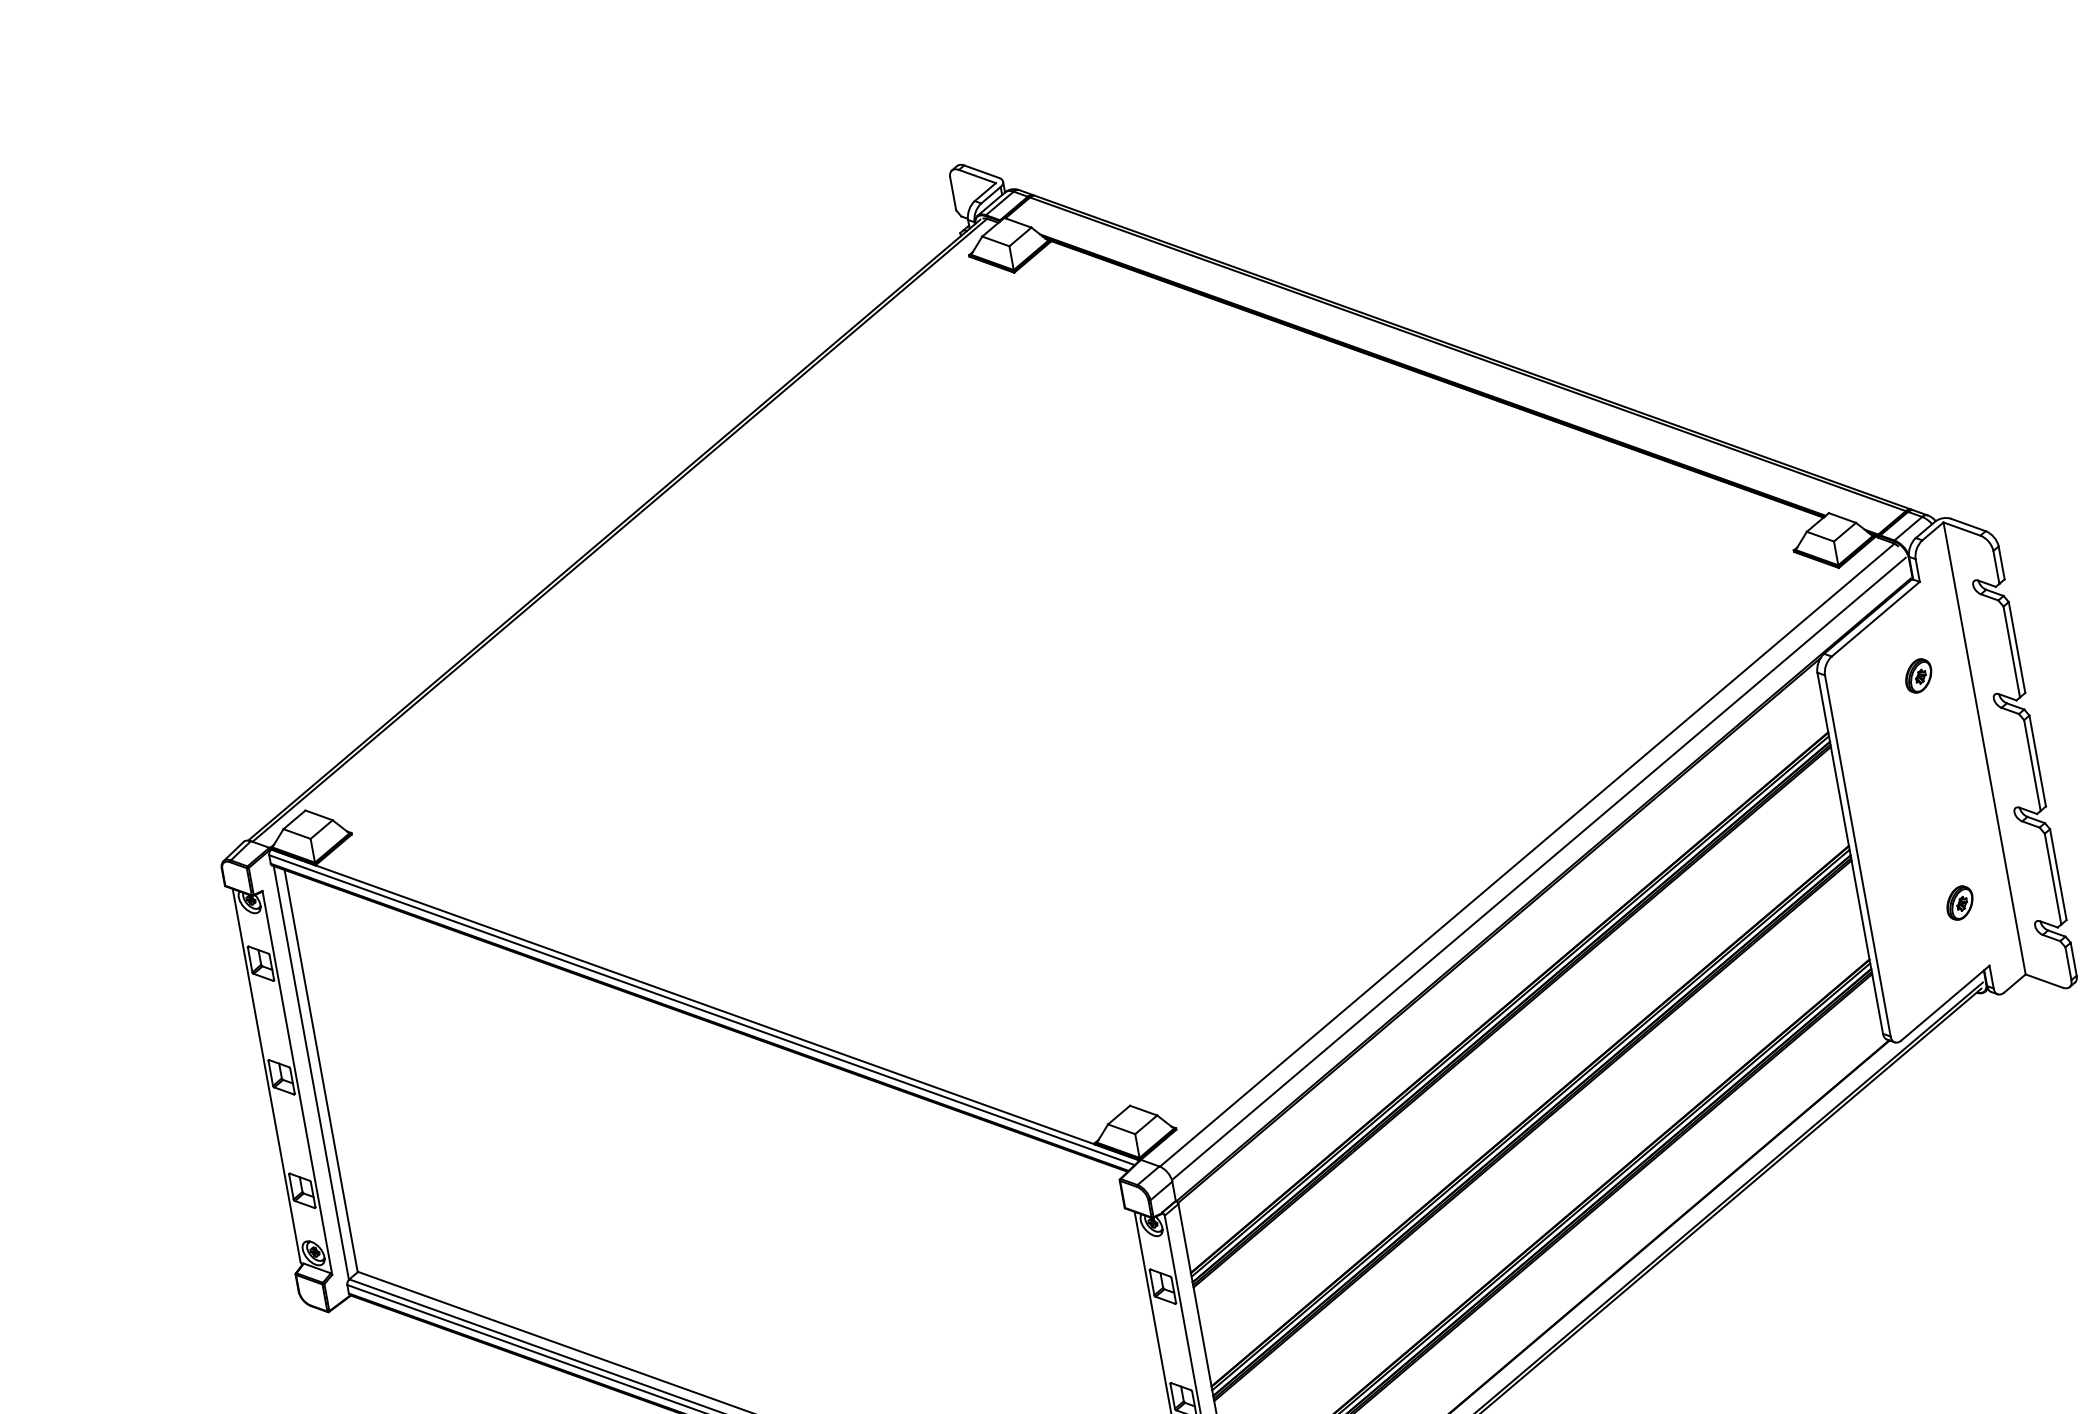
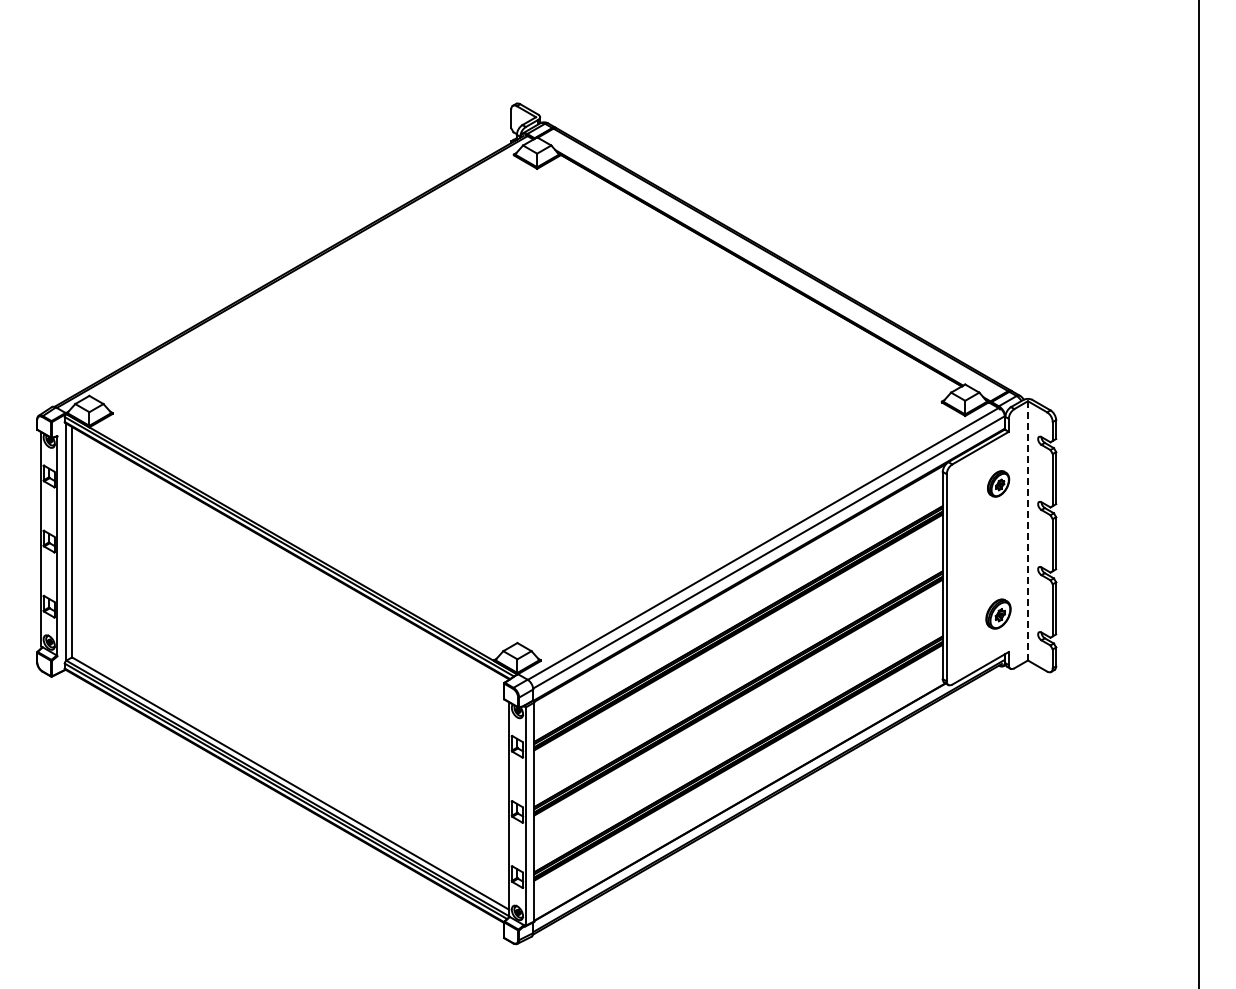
part: (1918, 675) -> (998, 483), size x1.4
line: (1983, 747) -> (1027, 530), solid -> dashed
part: (1959, 903) -> (998, 614), size x1.6

